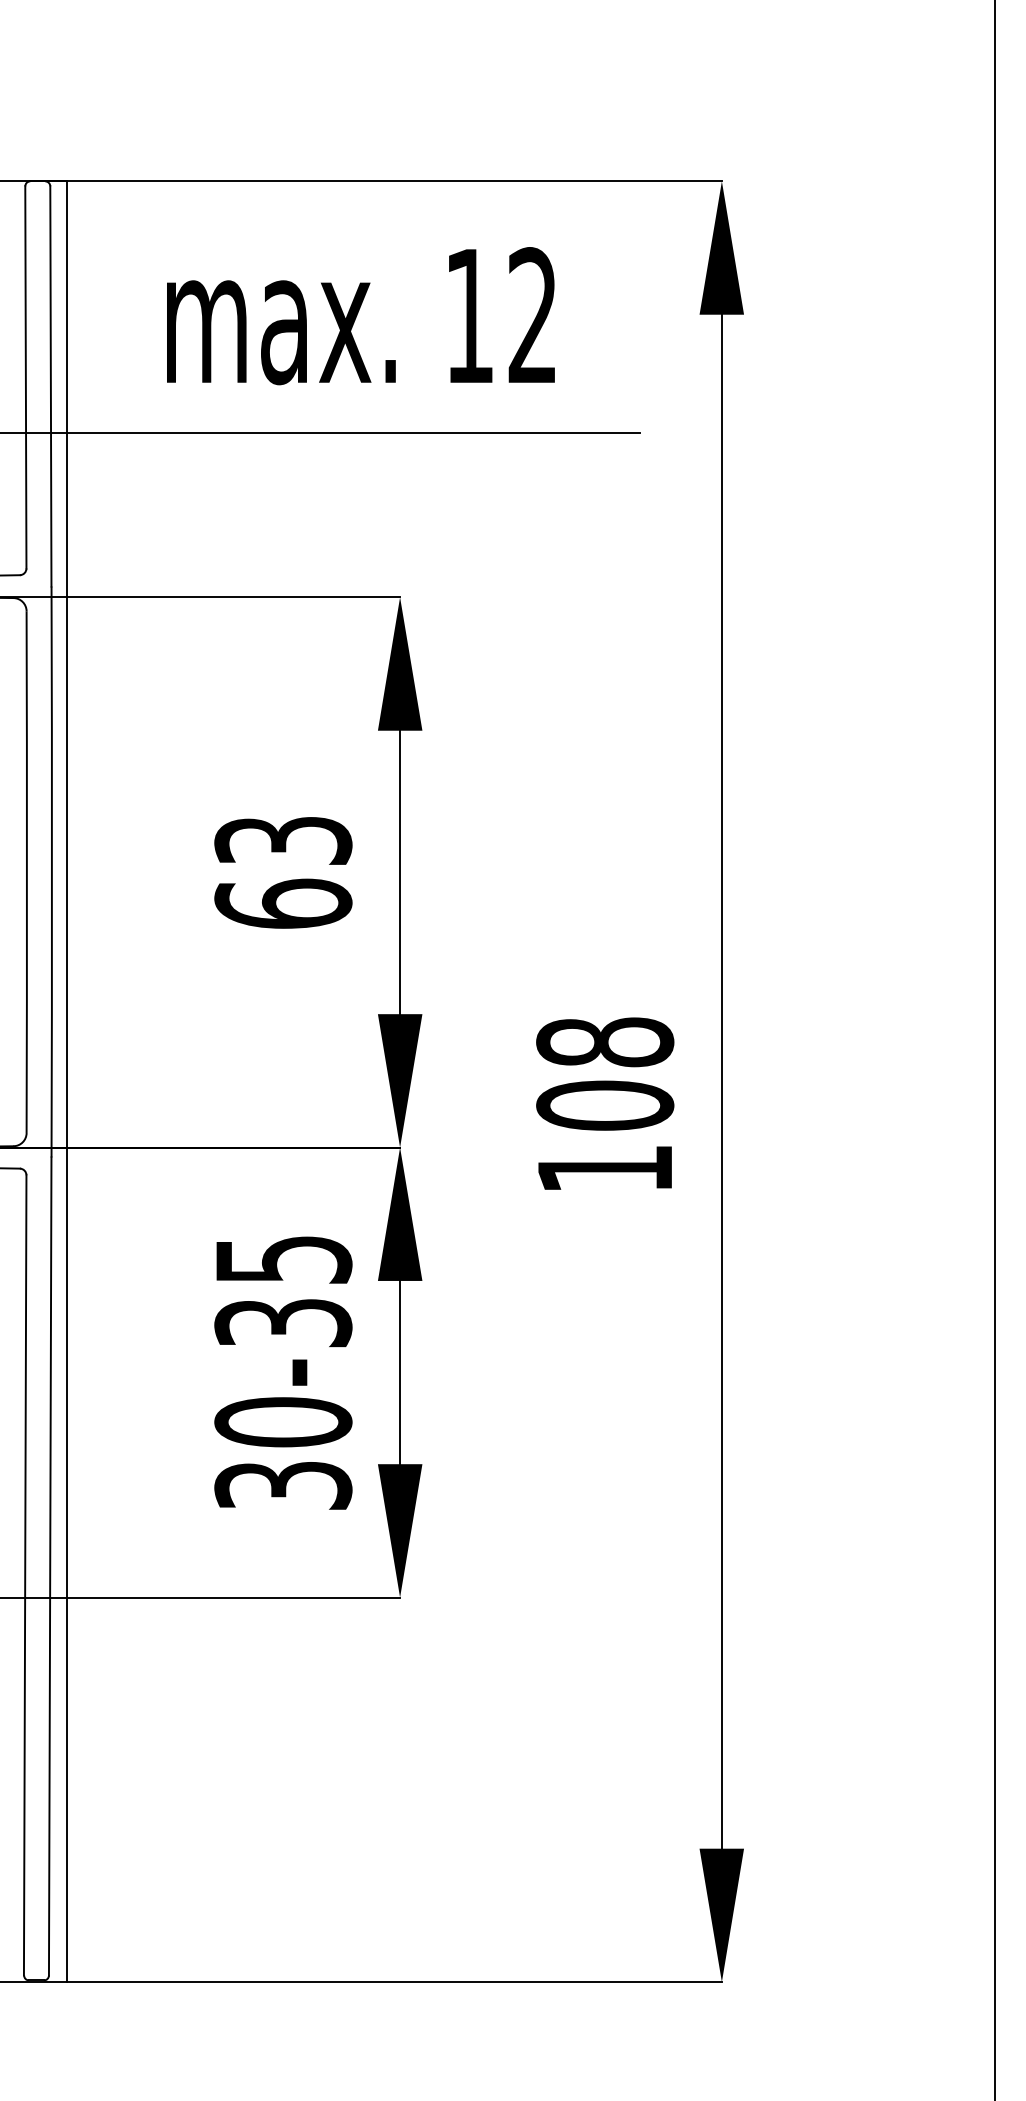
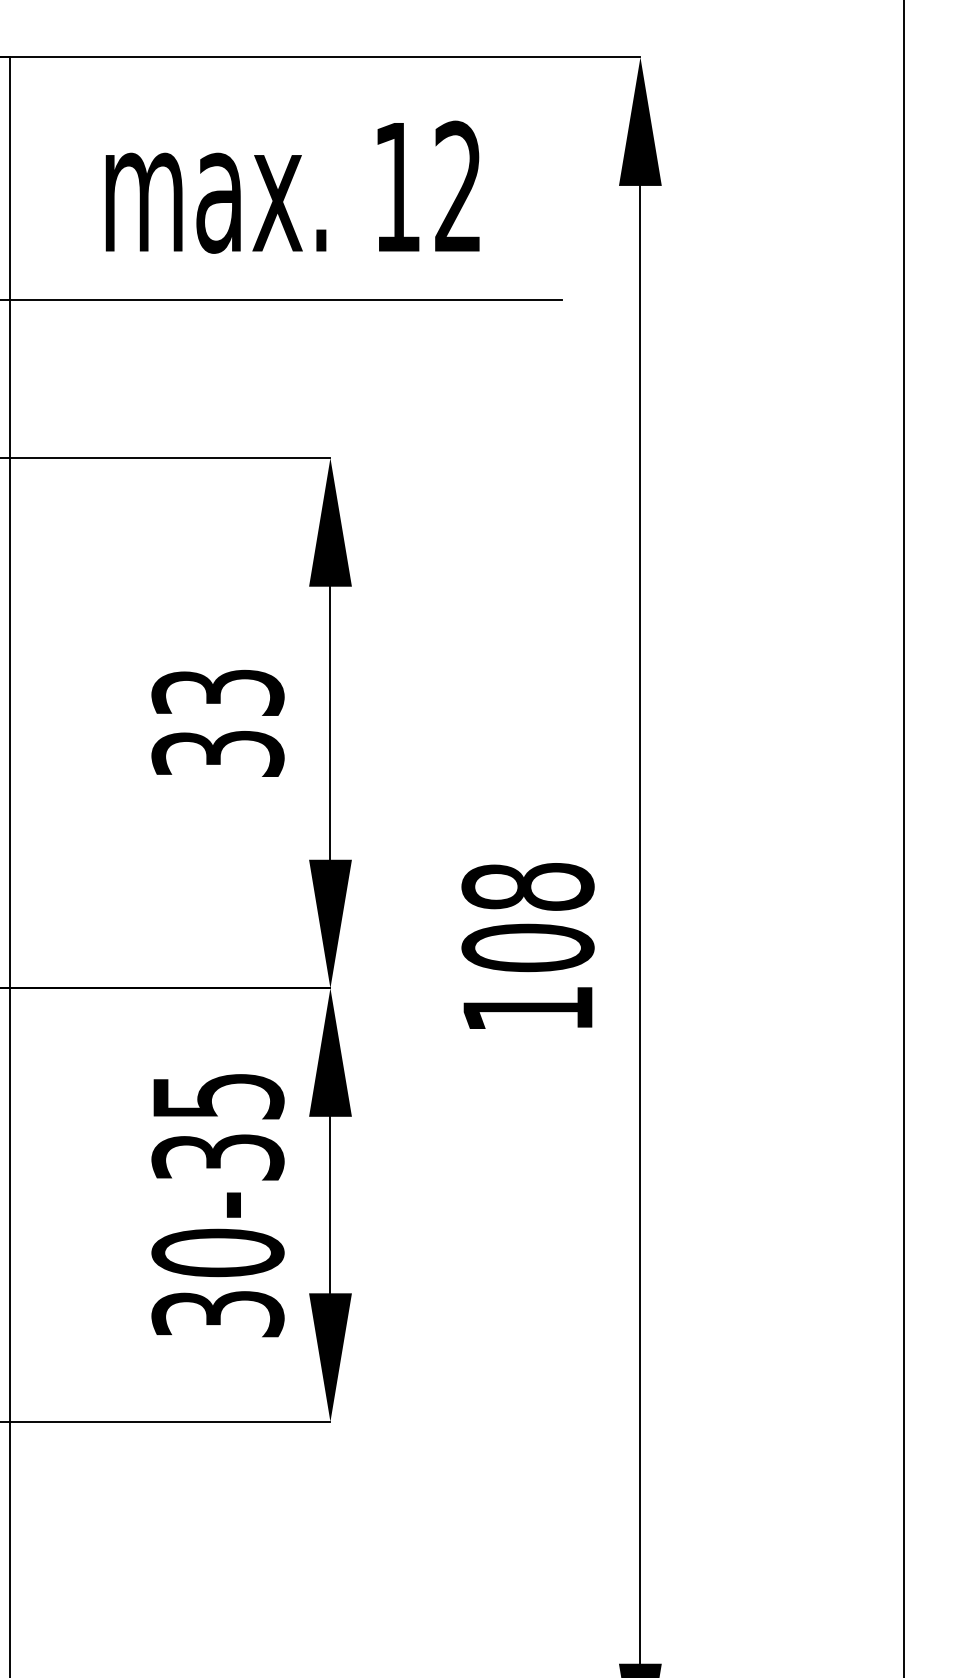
text: (283, 903) -> (218, 753), 63 -> 33

